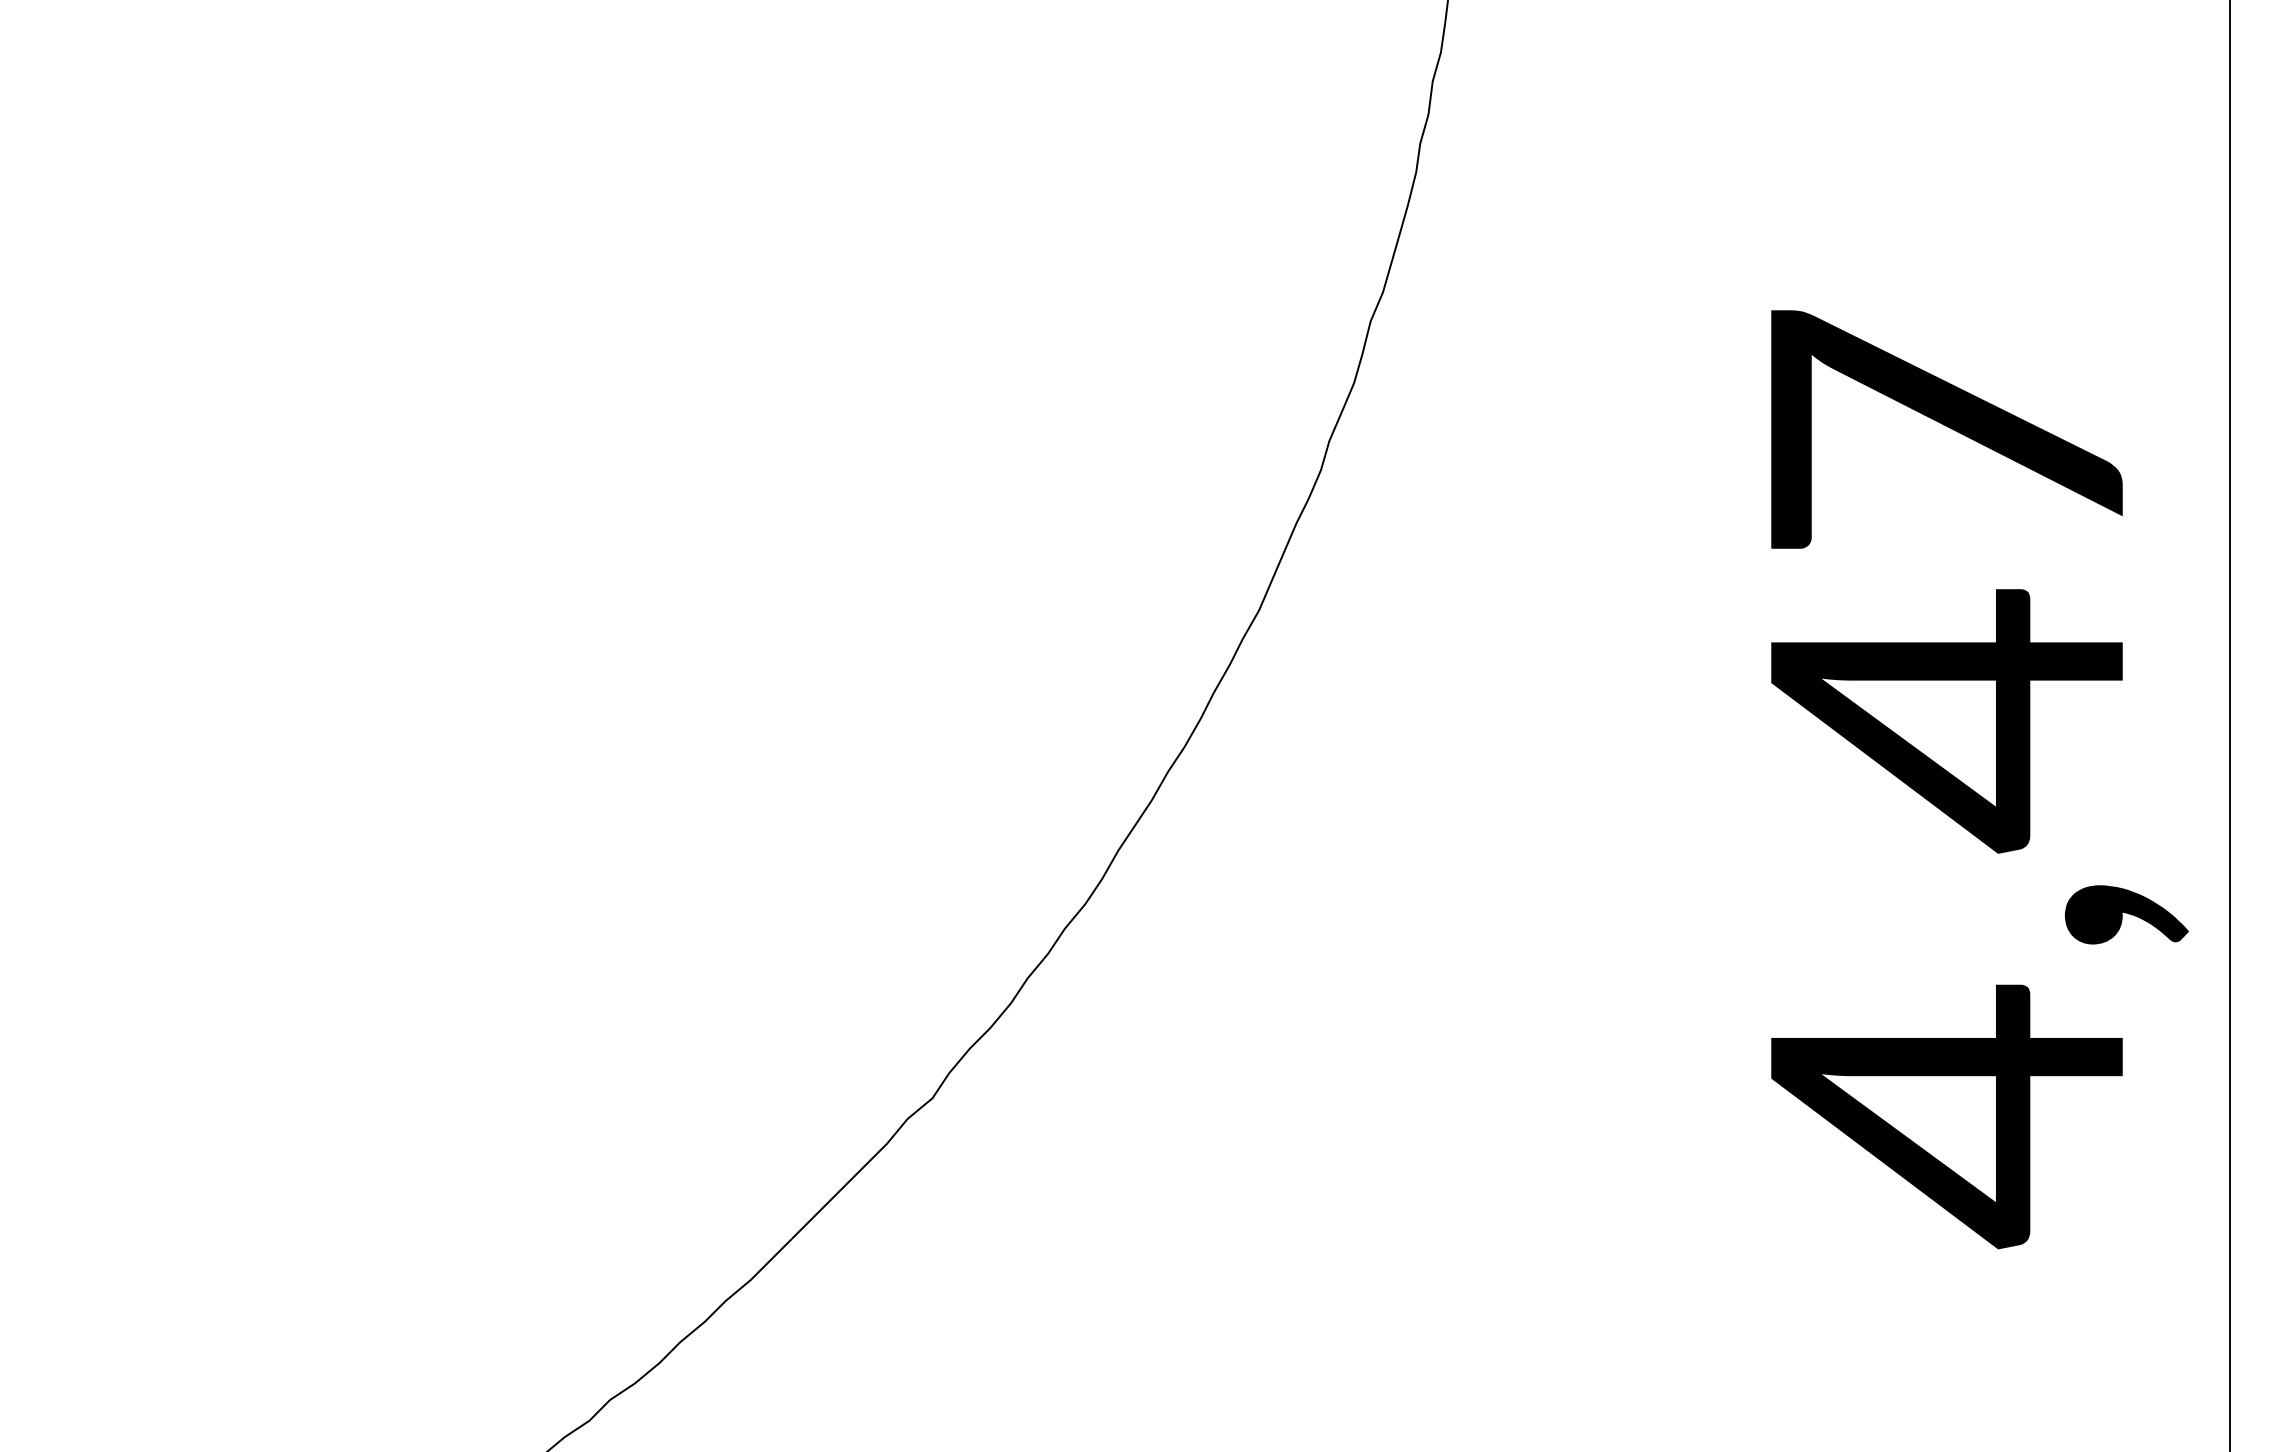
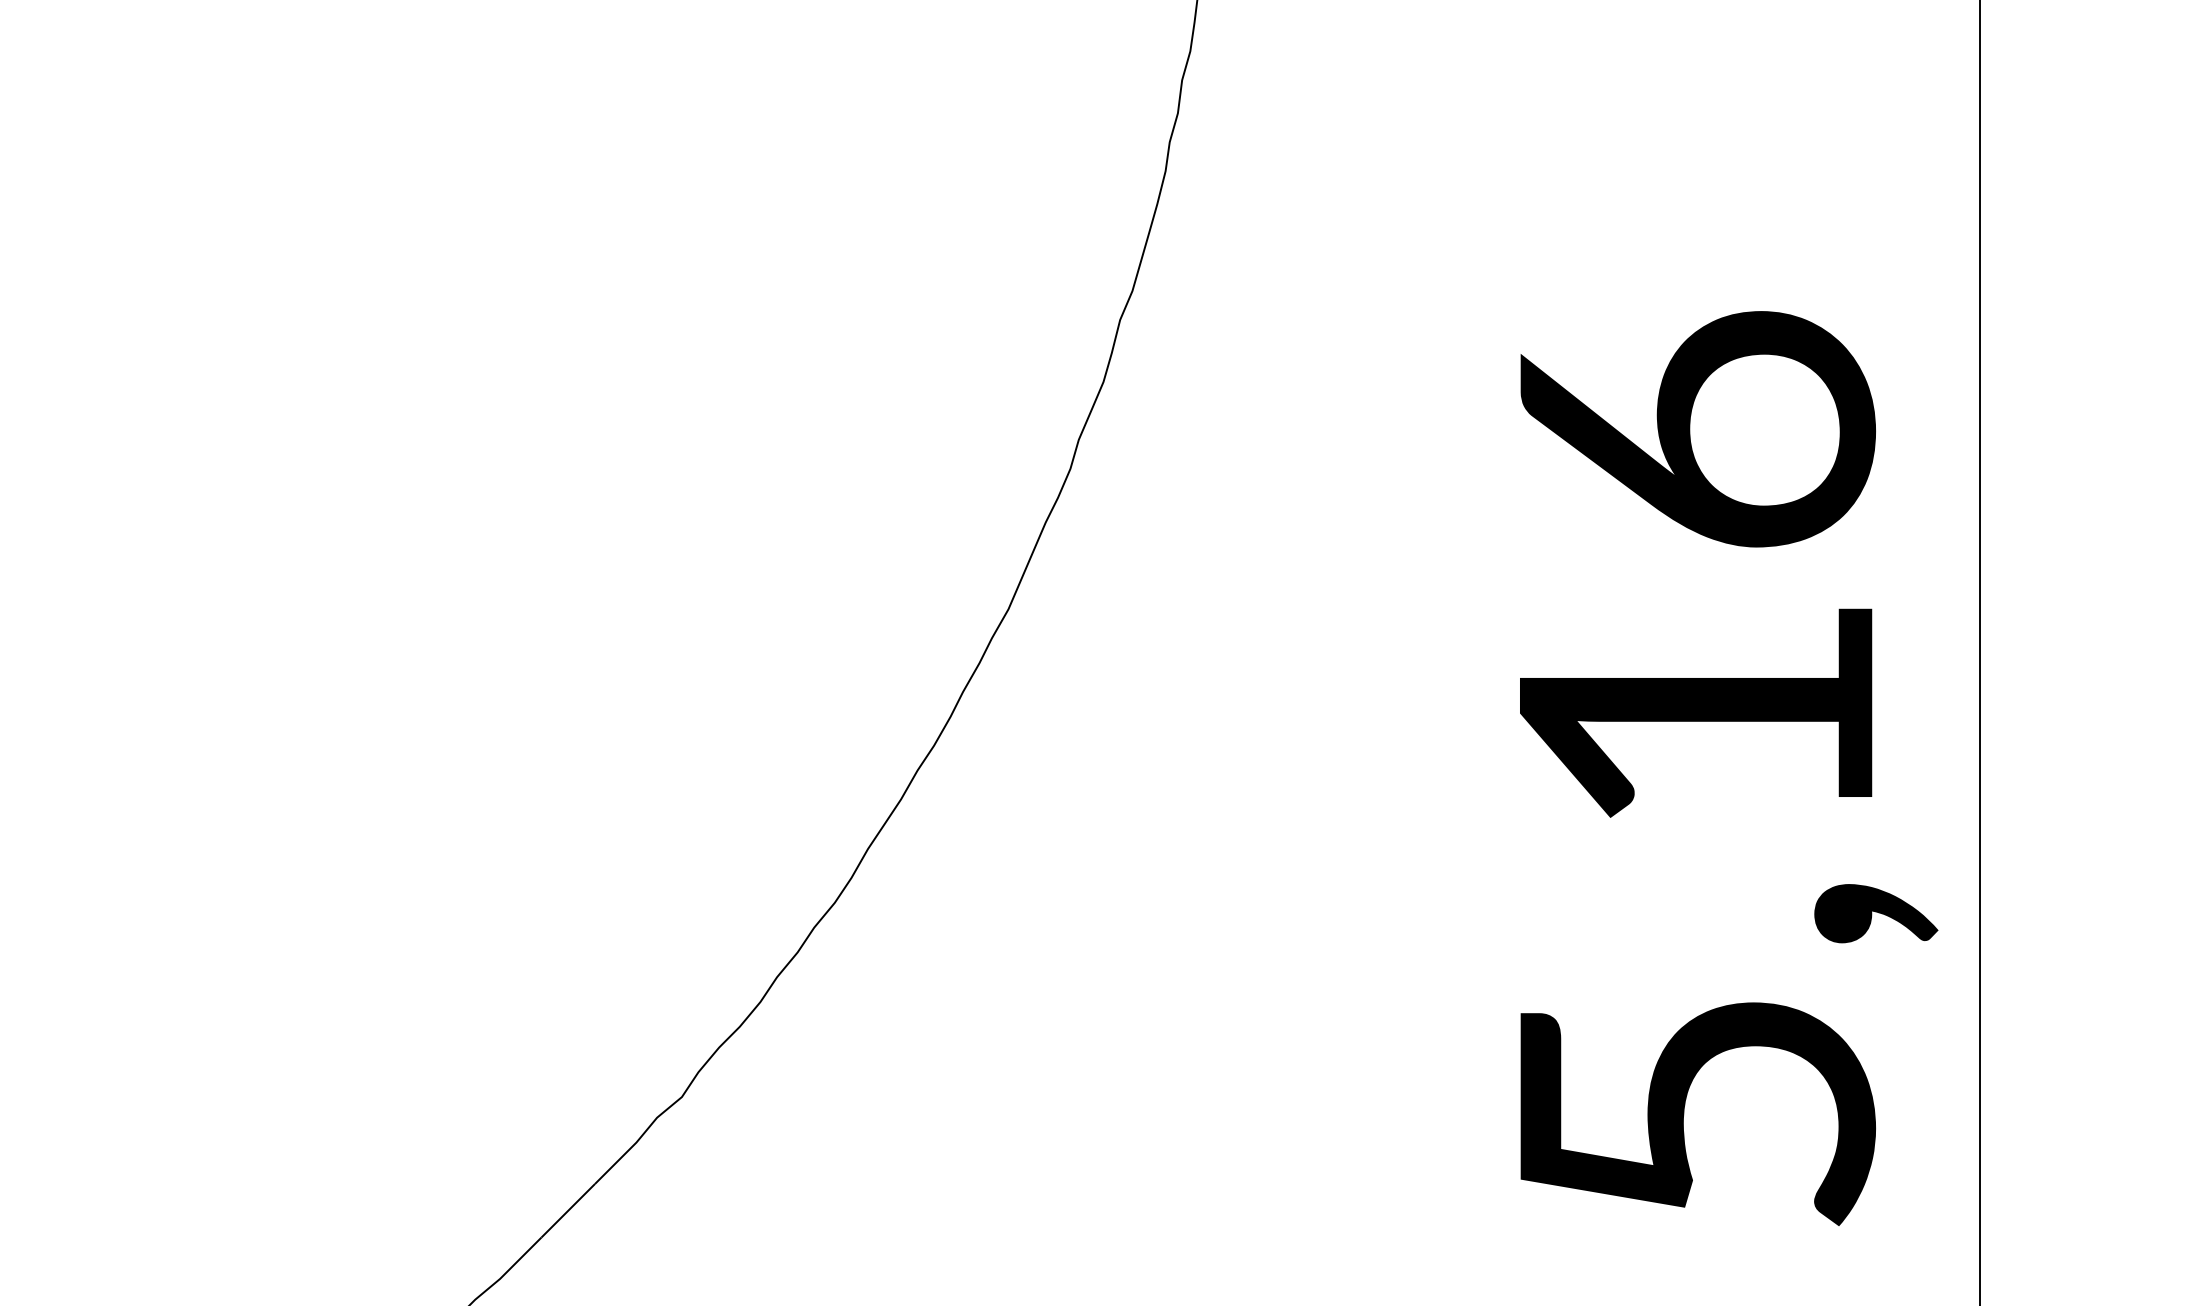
text: (1948, 779) -> (1697, 778), 4,47 -> 5,16

